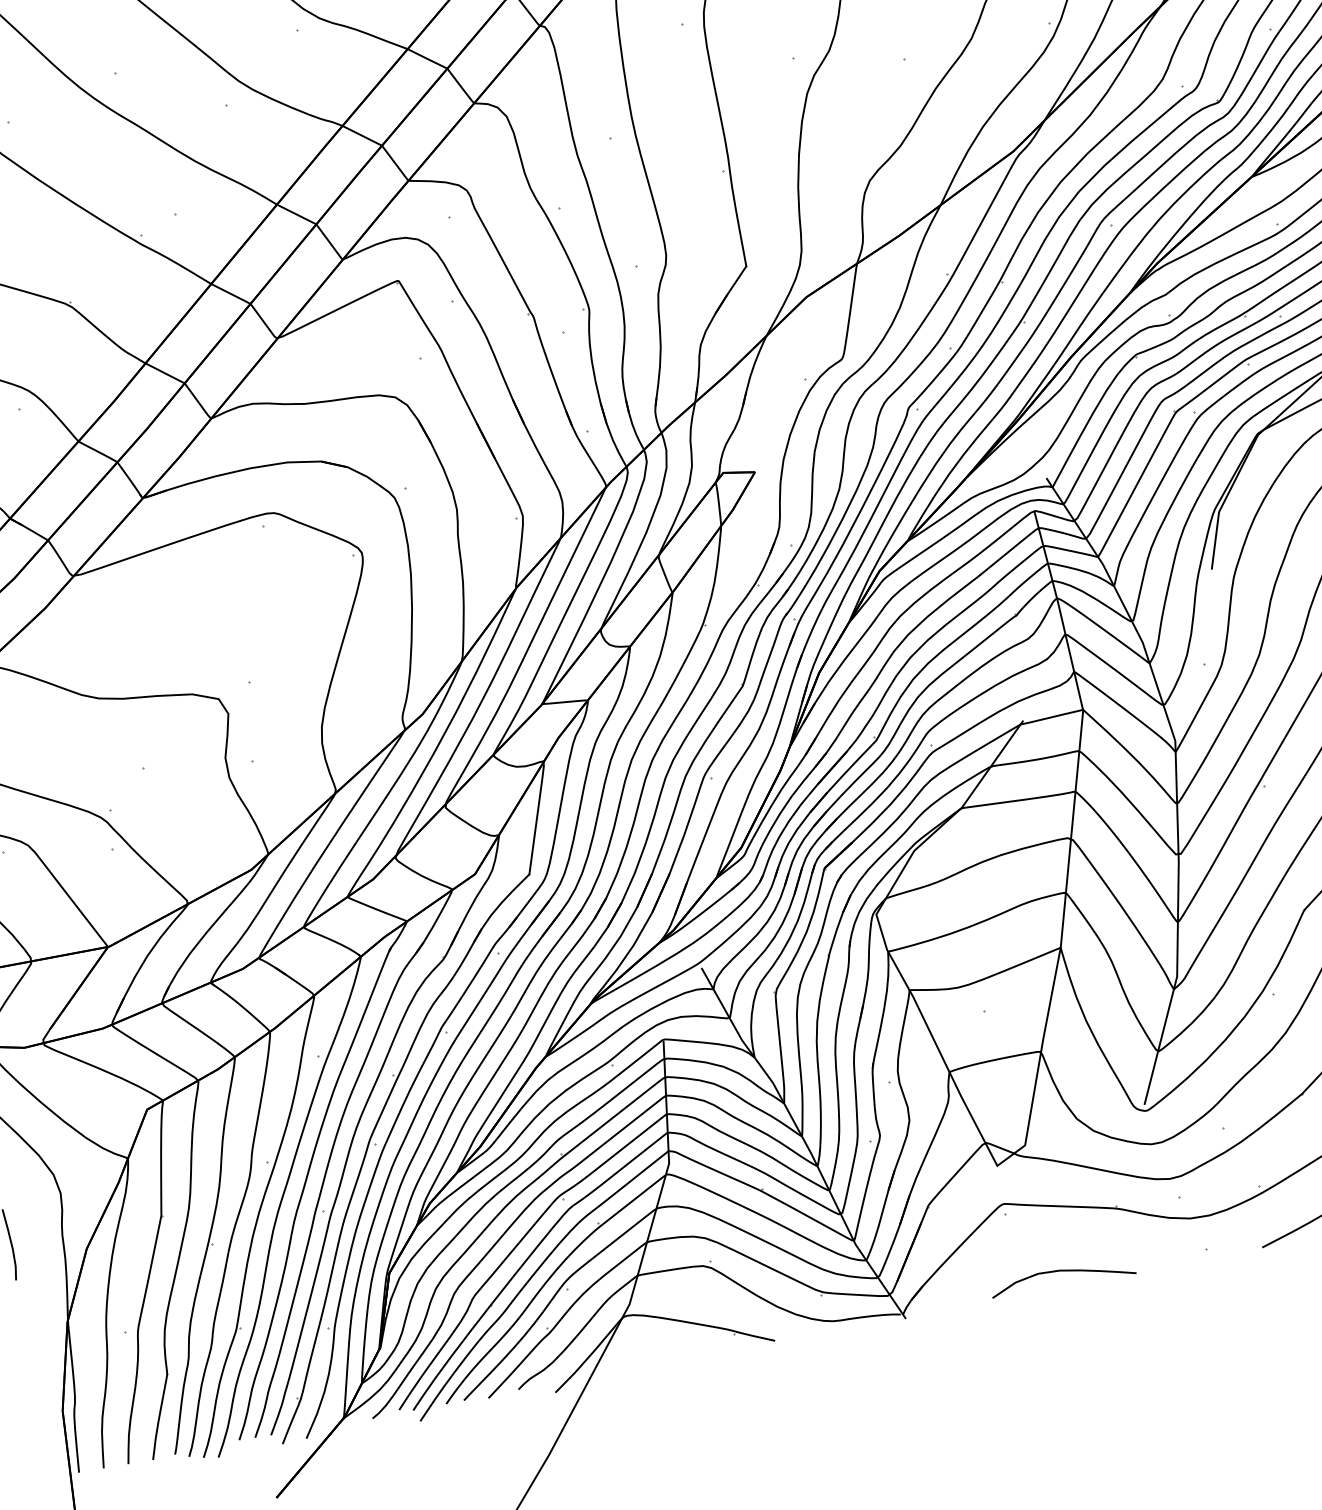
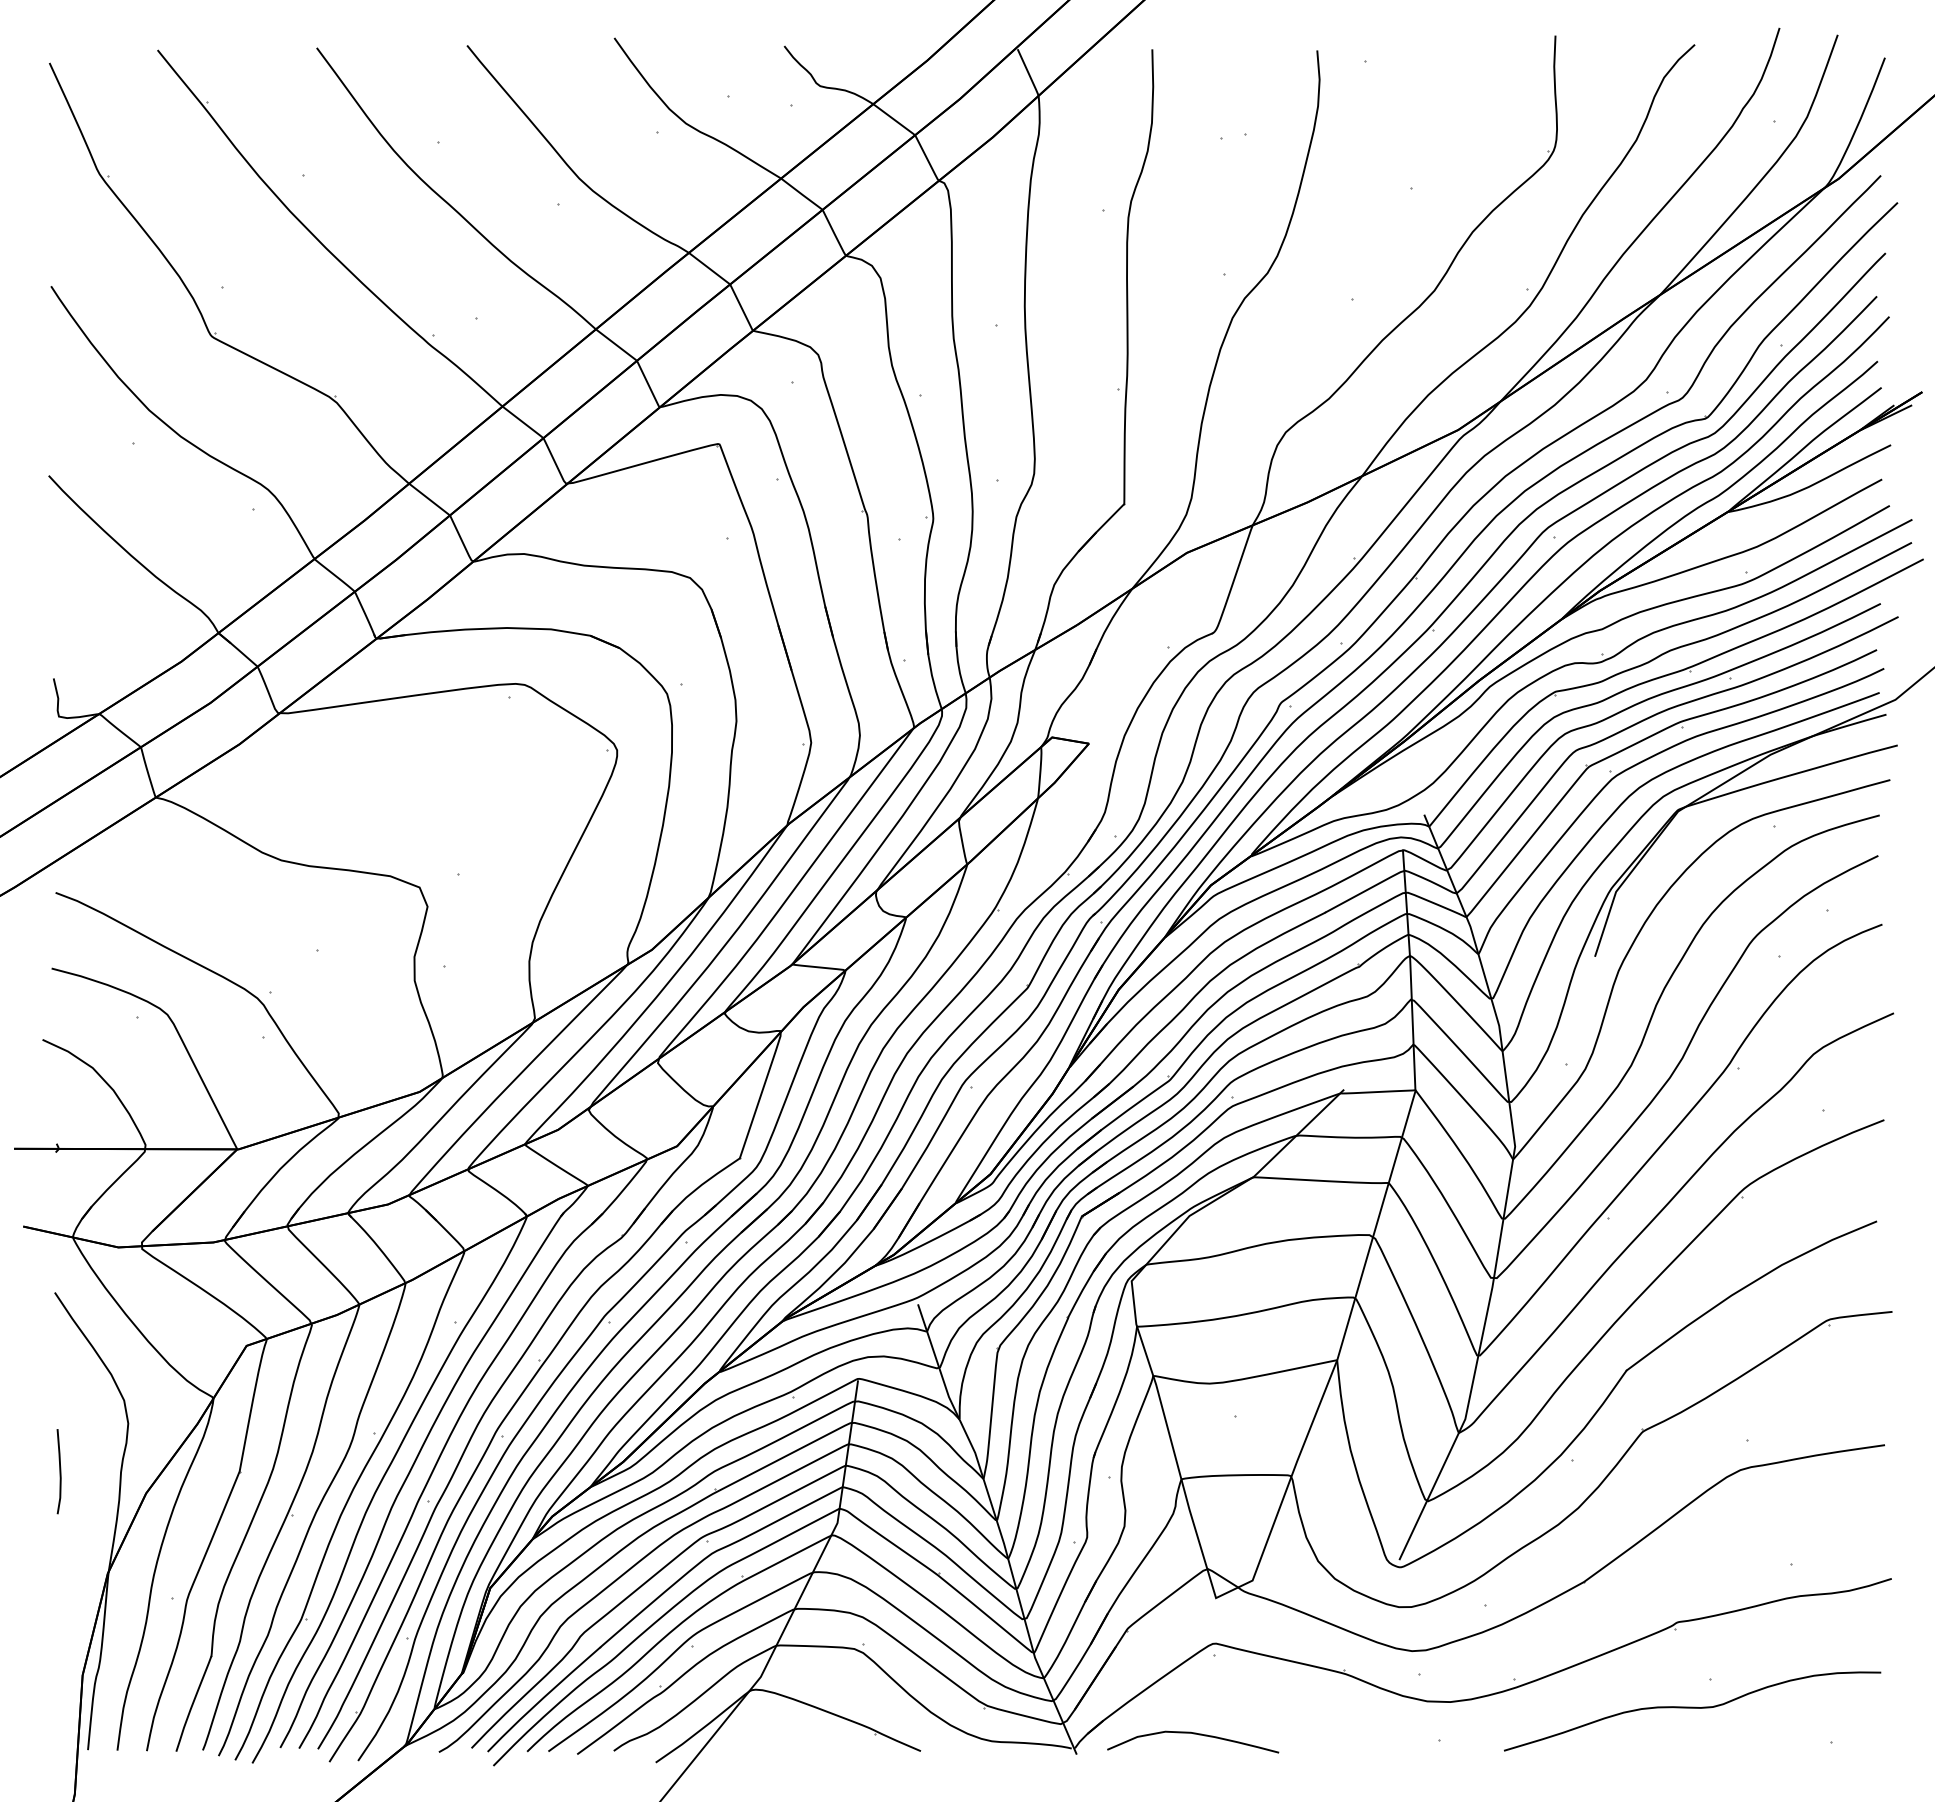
curve: (1062, 1271) -> (1193, 1734), moved

